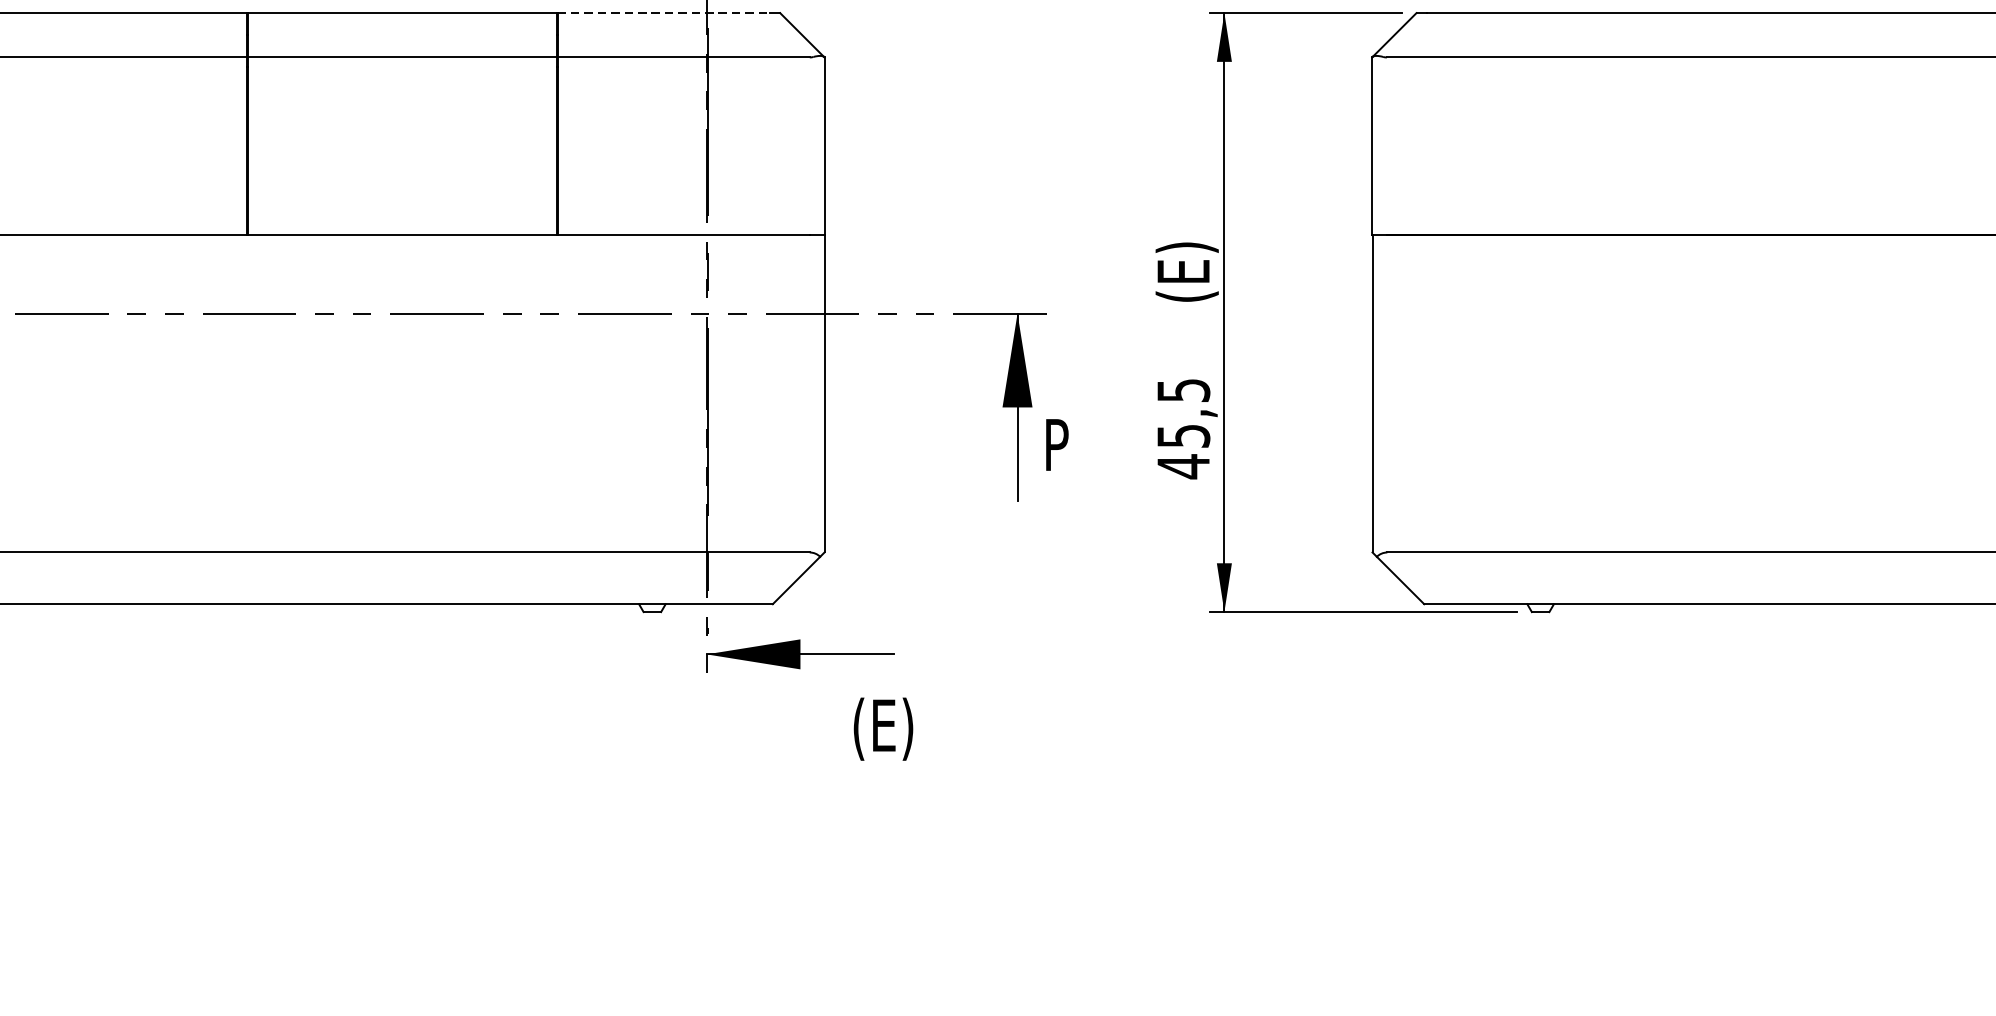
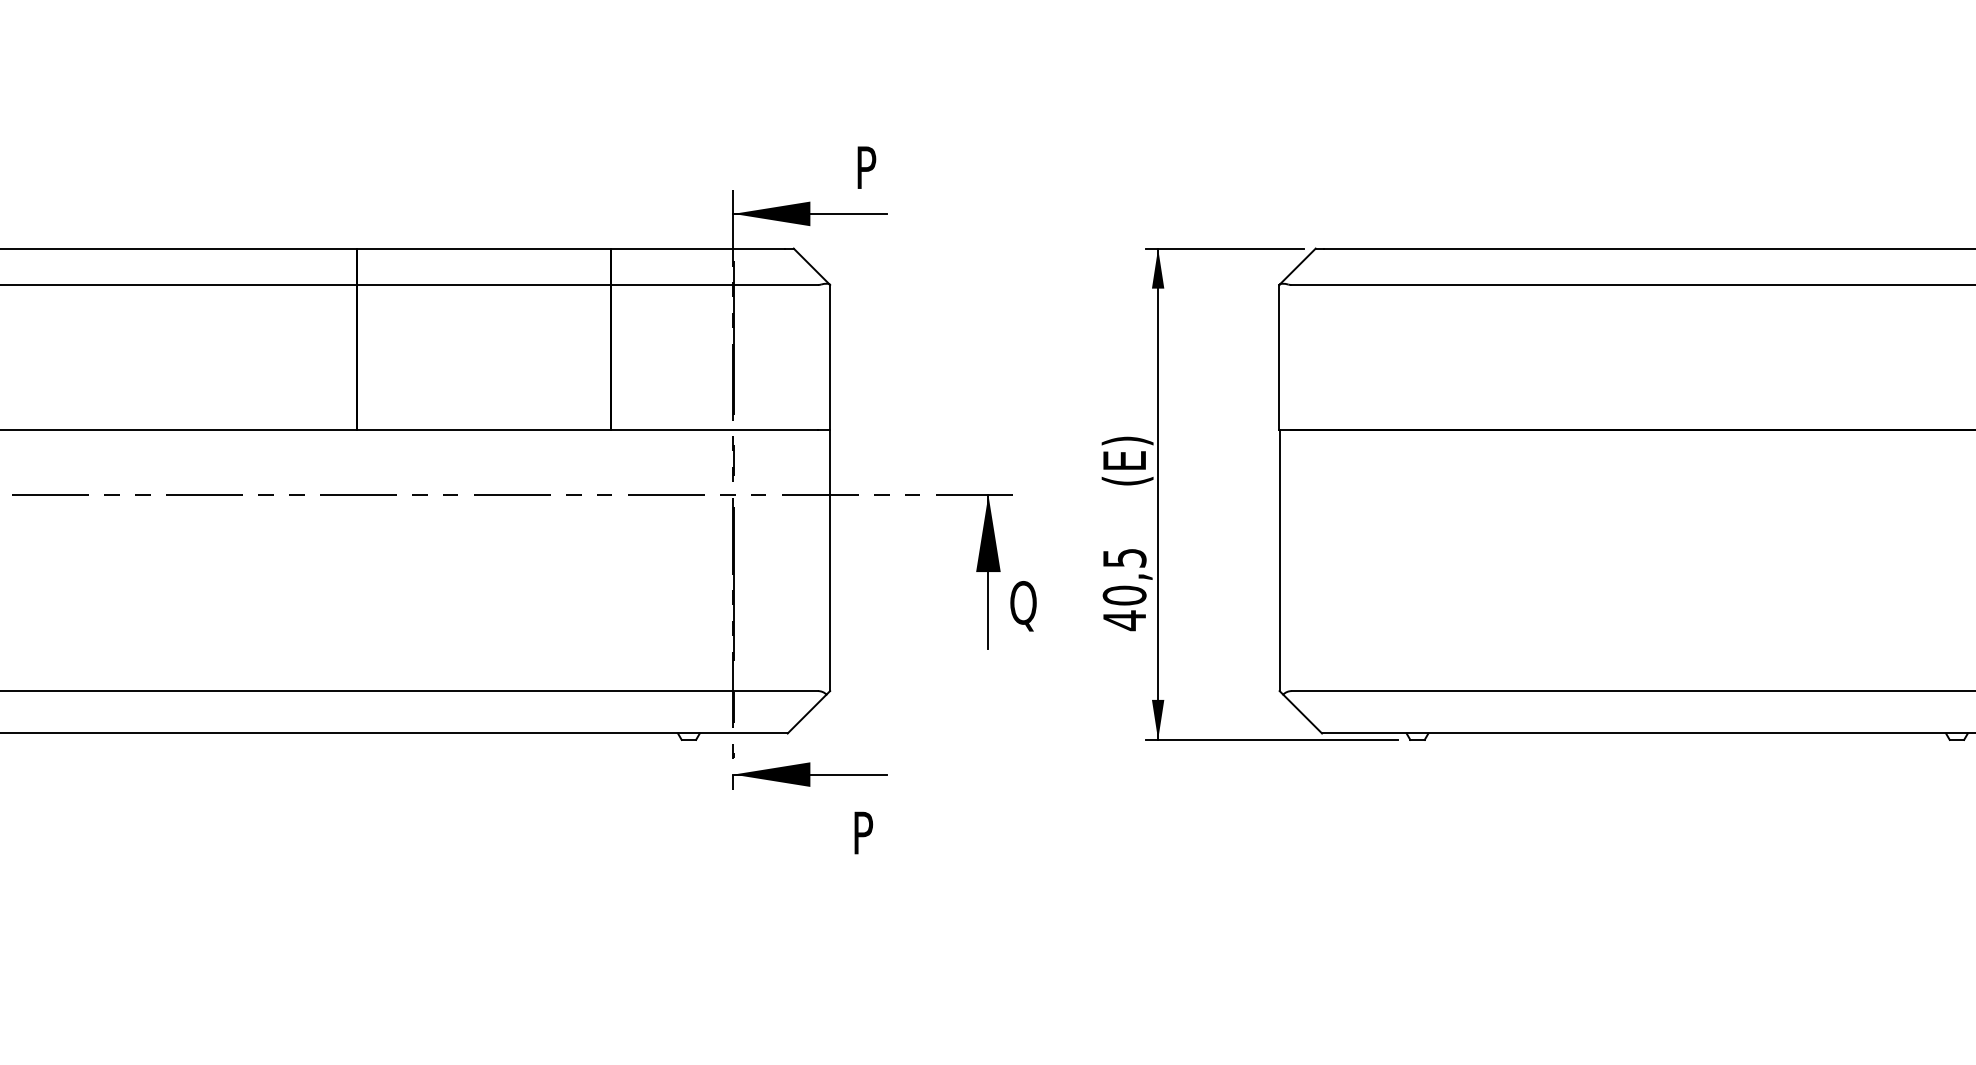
line: (664, 12) -> (698, 248), dashed -> solid
text: (1183, 435) -> (1124, 595), 45,5 -> 40,5
text: (1060, 449) -> (1023, 606), P -> Q
text: (883, 728) -> (878, 835), (E) -> P

